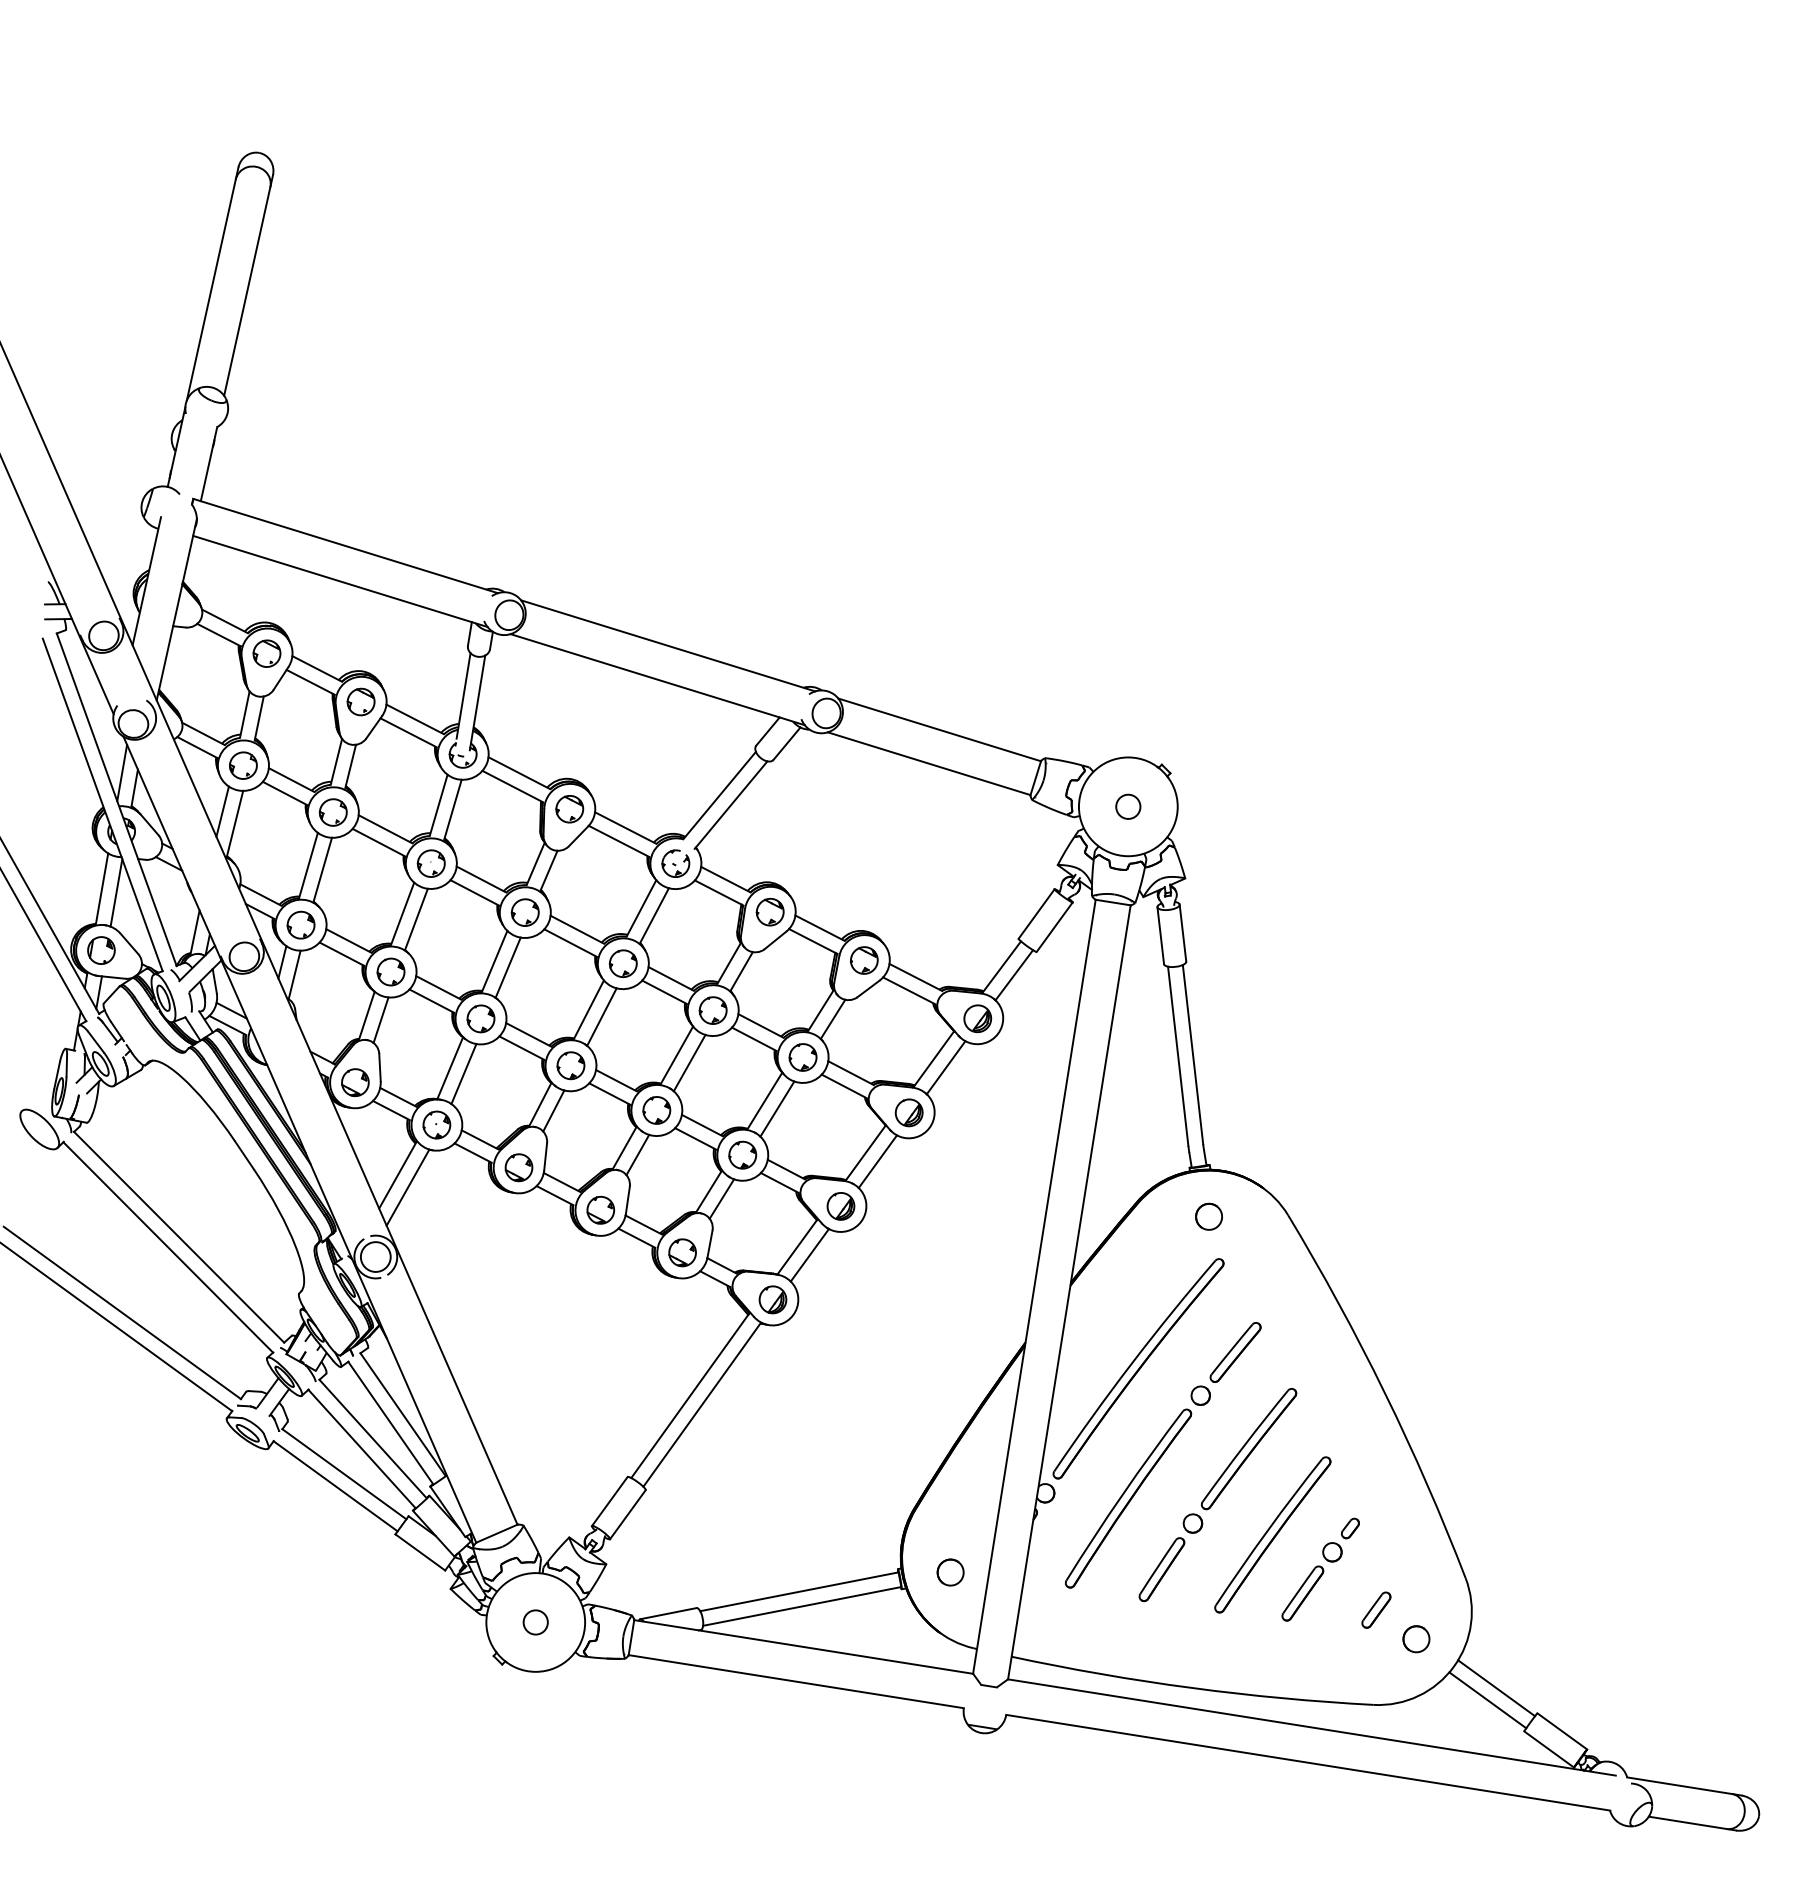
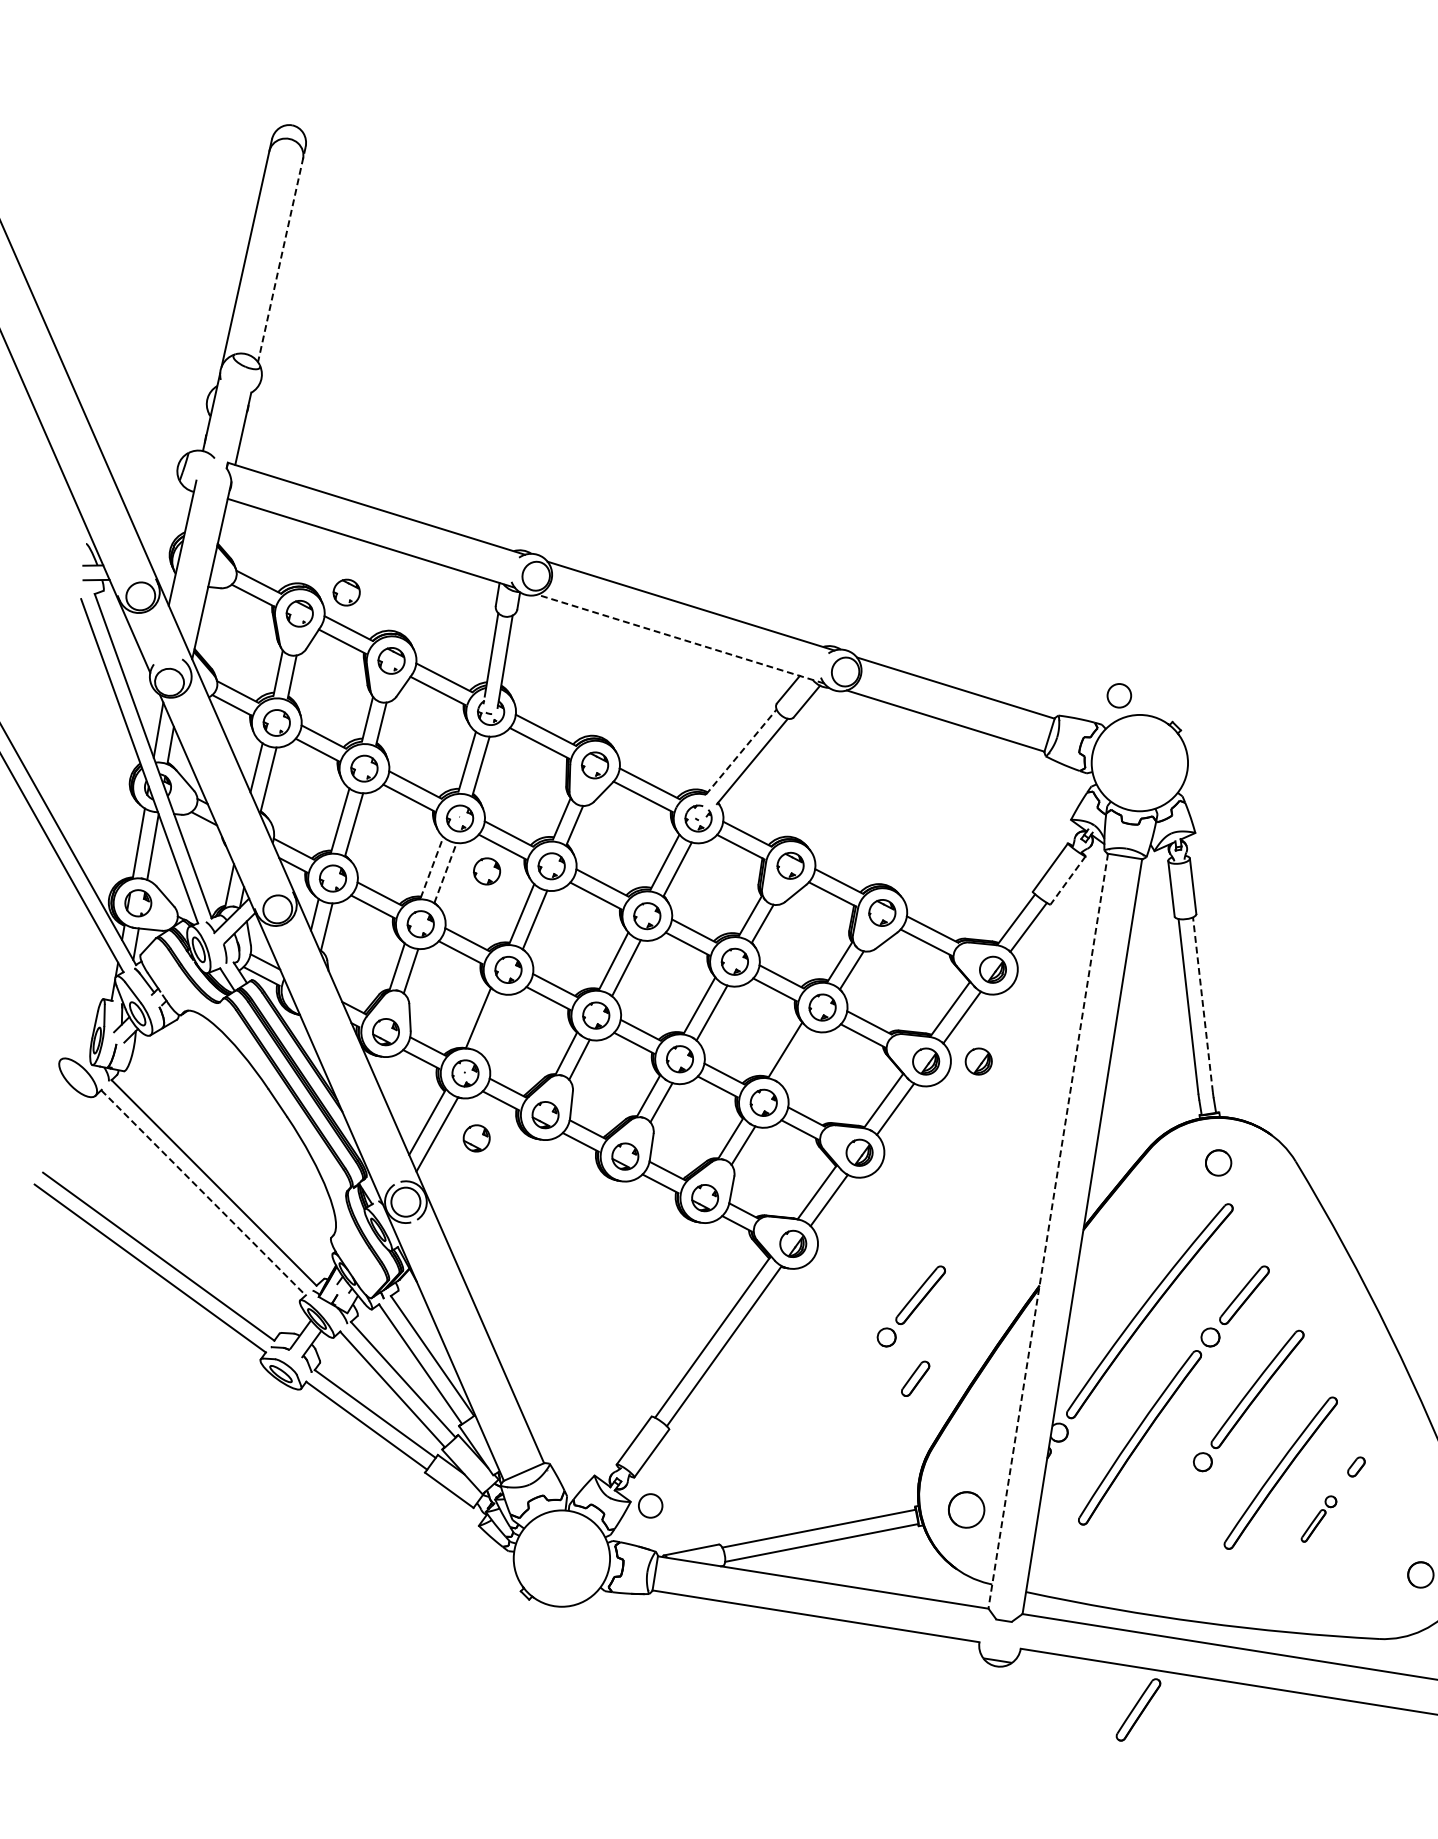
line: (248, 285) -> (281, 254), solid -> dashed
part: (314, 631) -> (346, 592), added
line: (657, 679) -> (680, 638), solid -> dashed
line: (719, 795) -> (741, 752), solid -> dashed
circle: (1128, 806) -> (1119, 695), moved
line: (402, 913) -> (431, 867), solid -> dashed
part: (458, 917) -> (486, 871), added
line: (416, 919) -> (445, 872), solid -> dashed
line: (1054, 927) -> (1067, 880), solid -> dashed
line: (1192, 1054) -> (1202, 1004), solid -> dashed
line: (463, 1074) -> (491, 1024), removed
line: (777, 1108) -> (797, 1057), removed
part: (962, 1112) -> (978, 1061), added
part: (448, 1191) -> (476, 1138), added
line: (168, 1247) -> (203, 1192), solid -> dashed
line: (1034, 1286) -> (1048, 1230), solid -> dashed
part: (893, 1363) -> (910, 1306), added
part: (1161, 1569) -> (1138, 1709), moved
part: (950, 1572) -> (966, 1509), size x1.4
part: (1311, 1581) -> (1318, 1518), size x0.6
part: (1376, 1609) -> (915, 1378), moved
circle: (535, 1622) -> (650, 1505), moved

